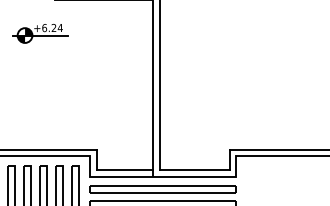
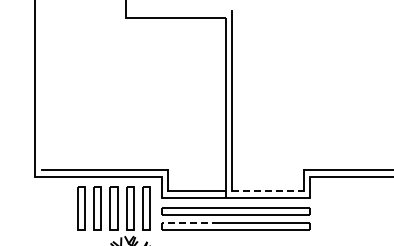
part: (39, 34) -> (109, 52), removed
line: (195, 170) -> (268, 191), solid -> dashed
line: (118, 200) -> (190, 222), solid -> dashed

